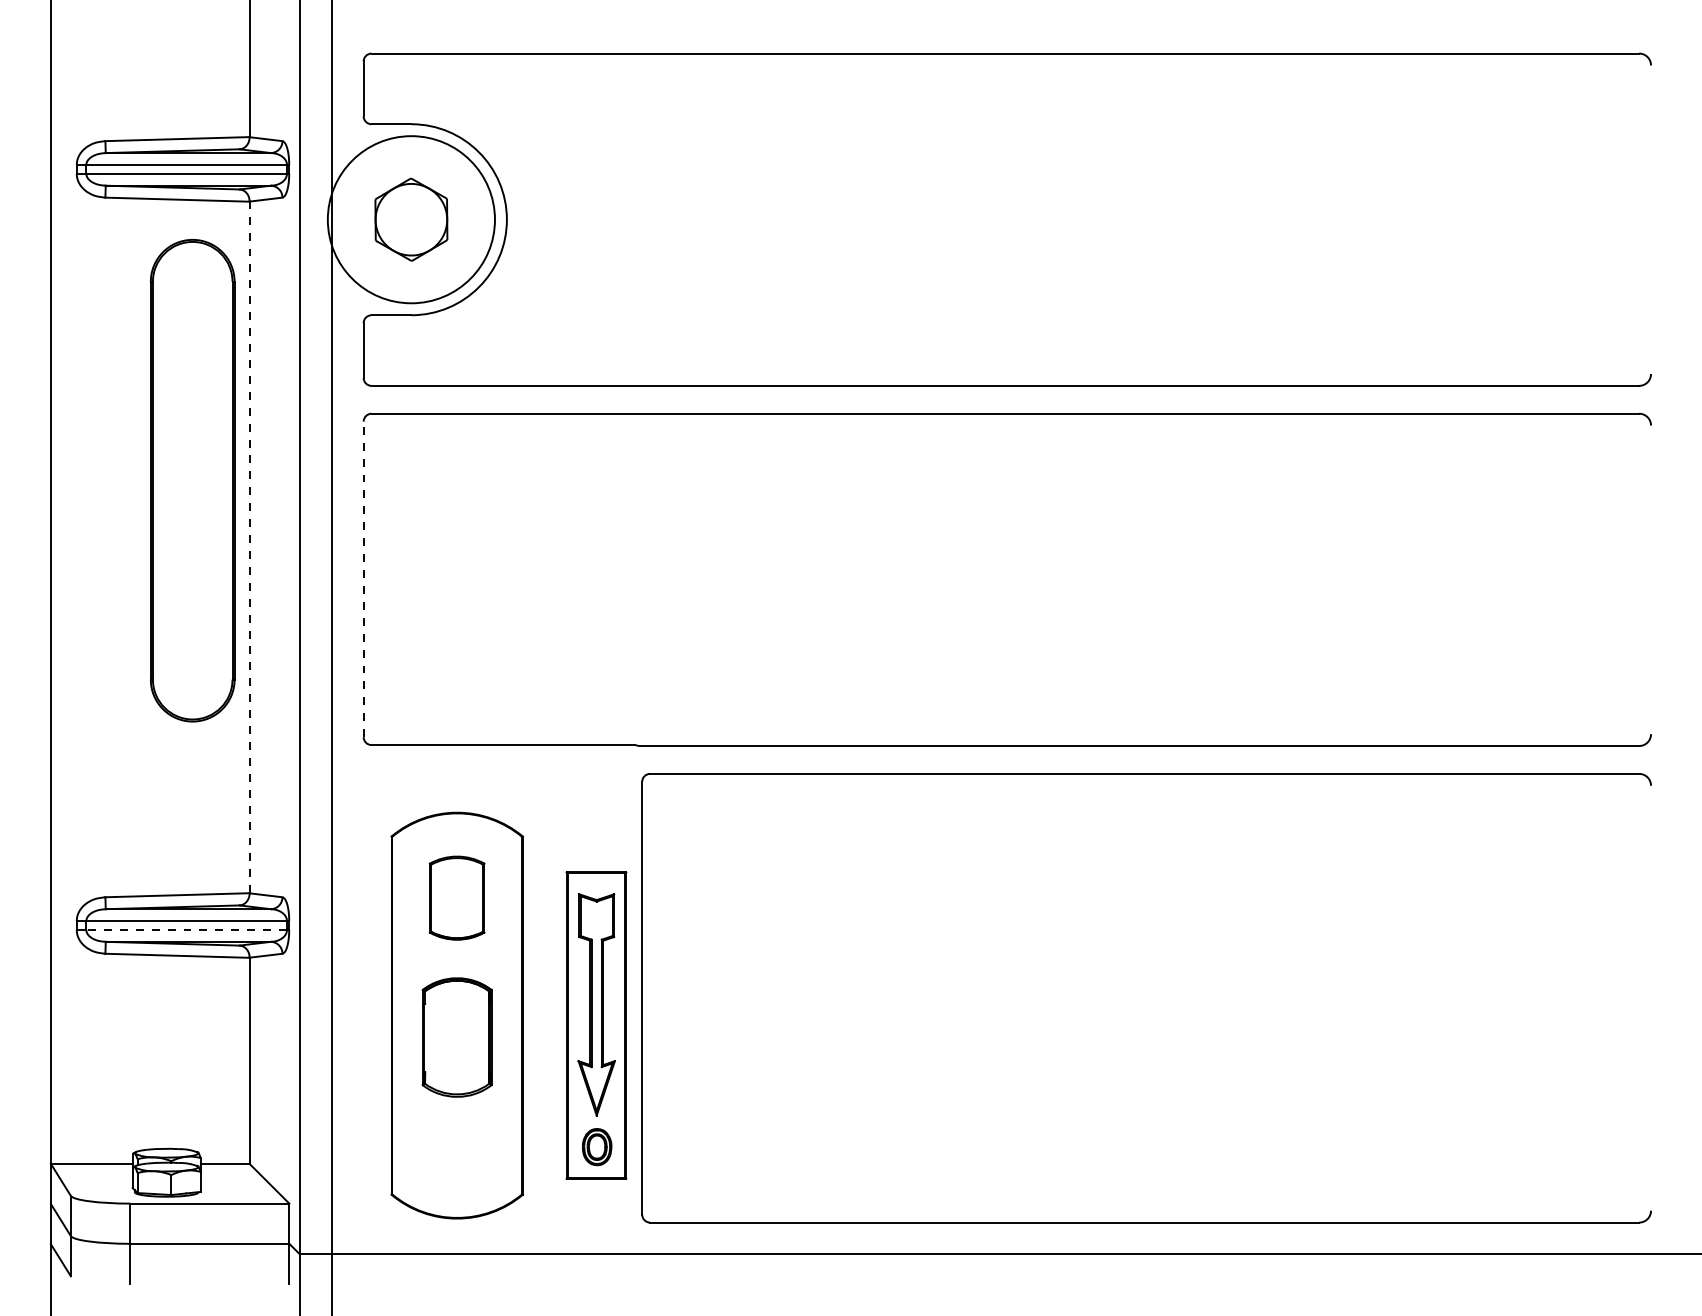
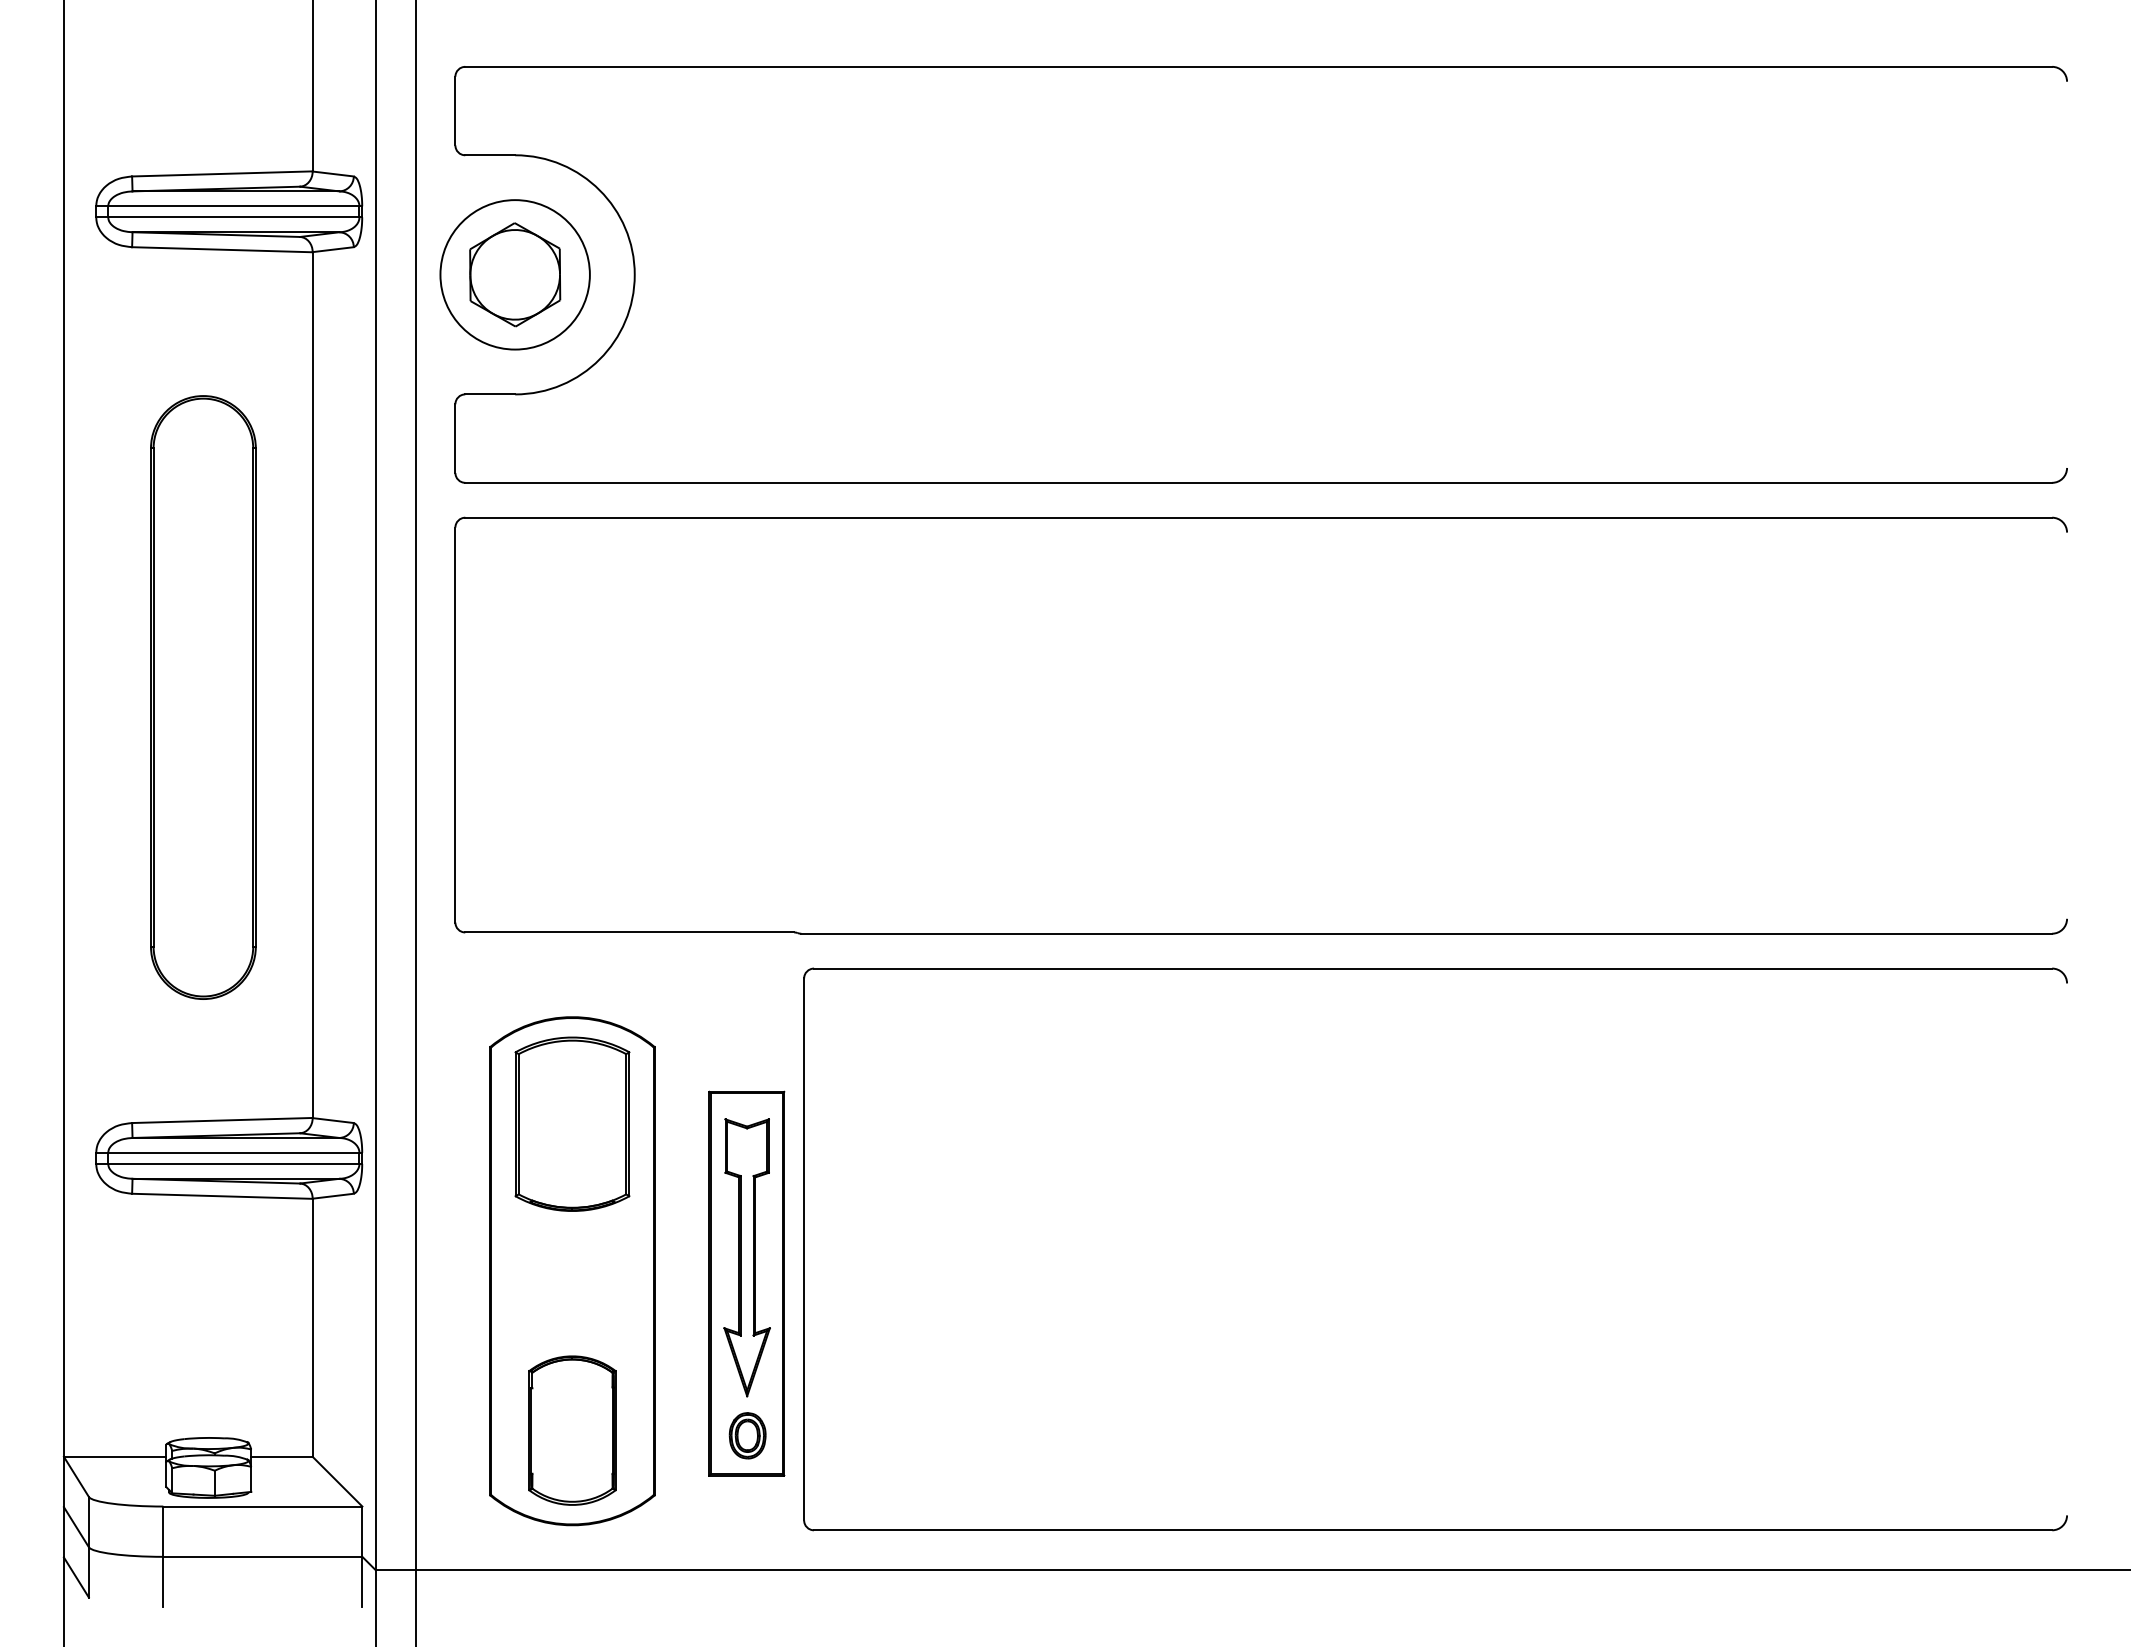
circle: (410, 219) -> (514, 274), size x0.71
part: (192, 480) -> (203, 697), moved
line: (249, 547) -> (312, 685), dashed -> solid
line: (363, 578) -> (455, 724), dashed -> solid
part: (457, 897) -> (572, 1123), size x1.67
line: (186, 929) -> (233, 1163), dashed -> solid
part: (457, 1037) -> (572, 1430), moved

